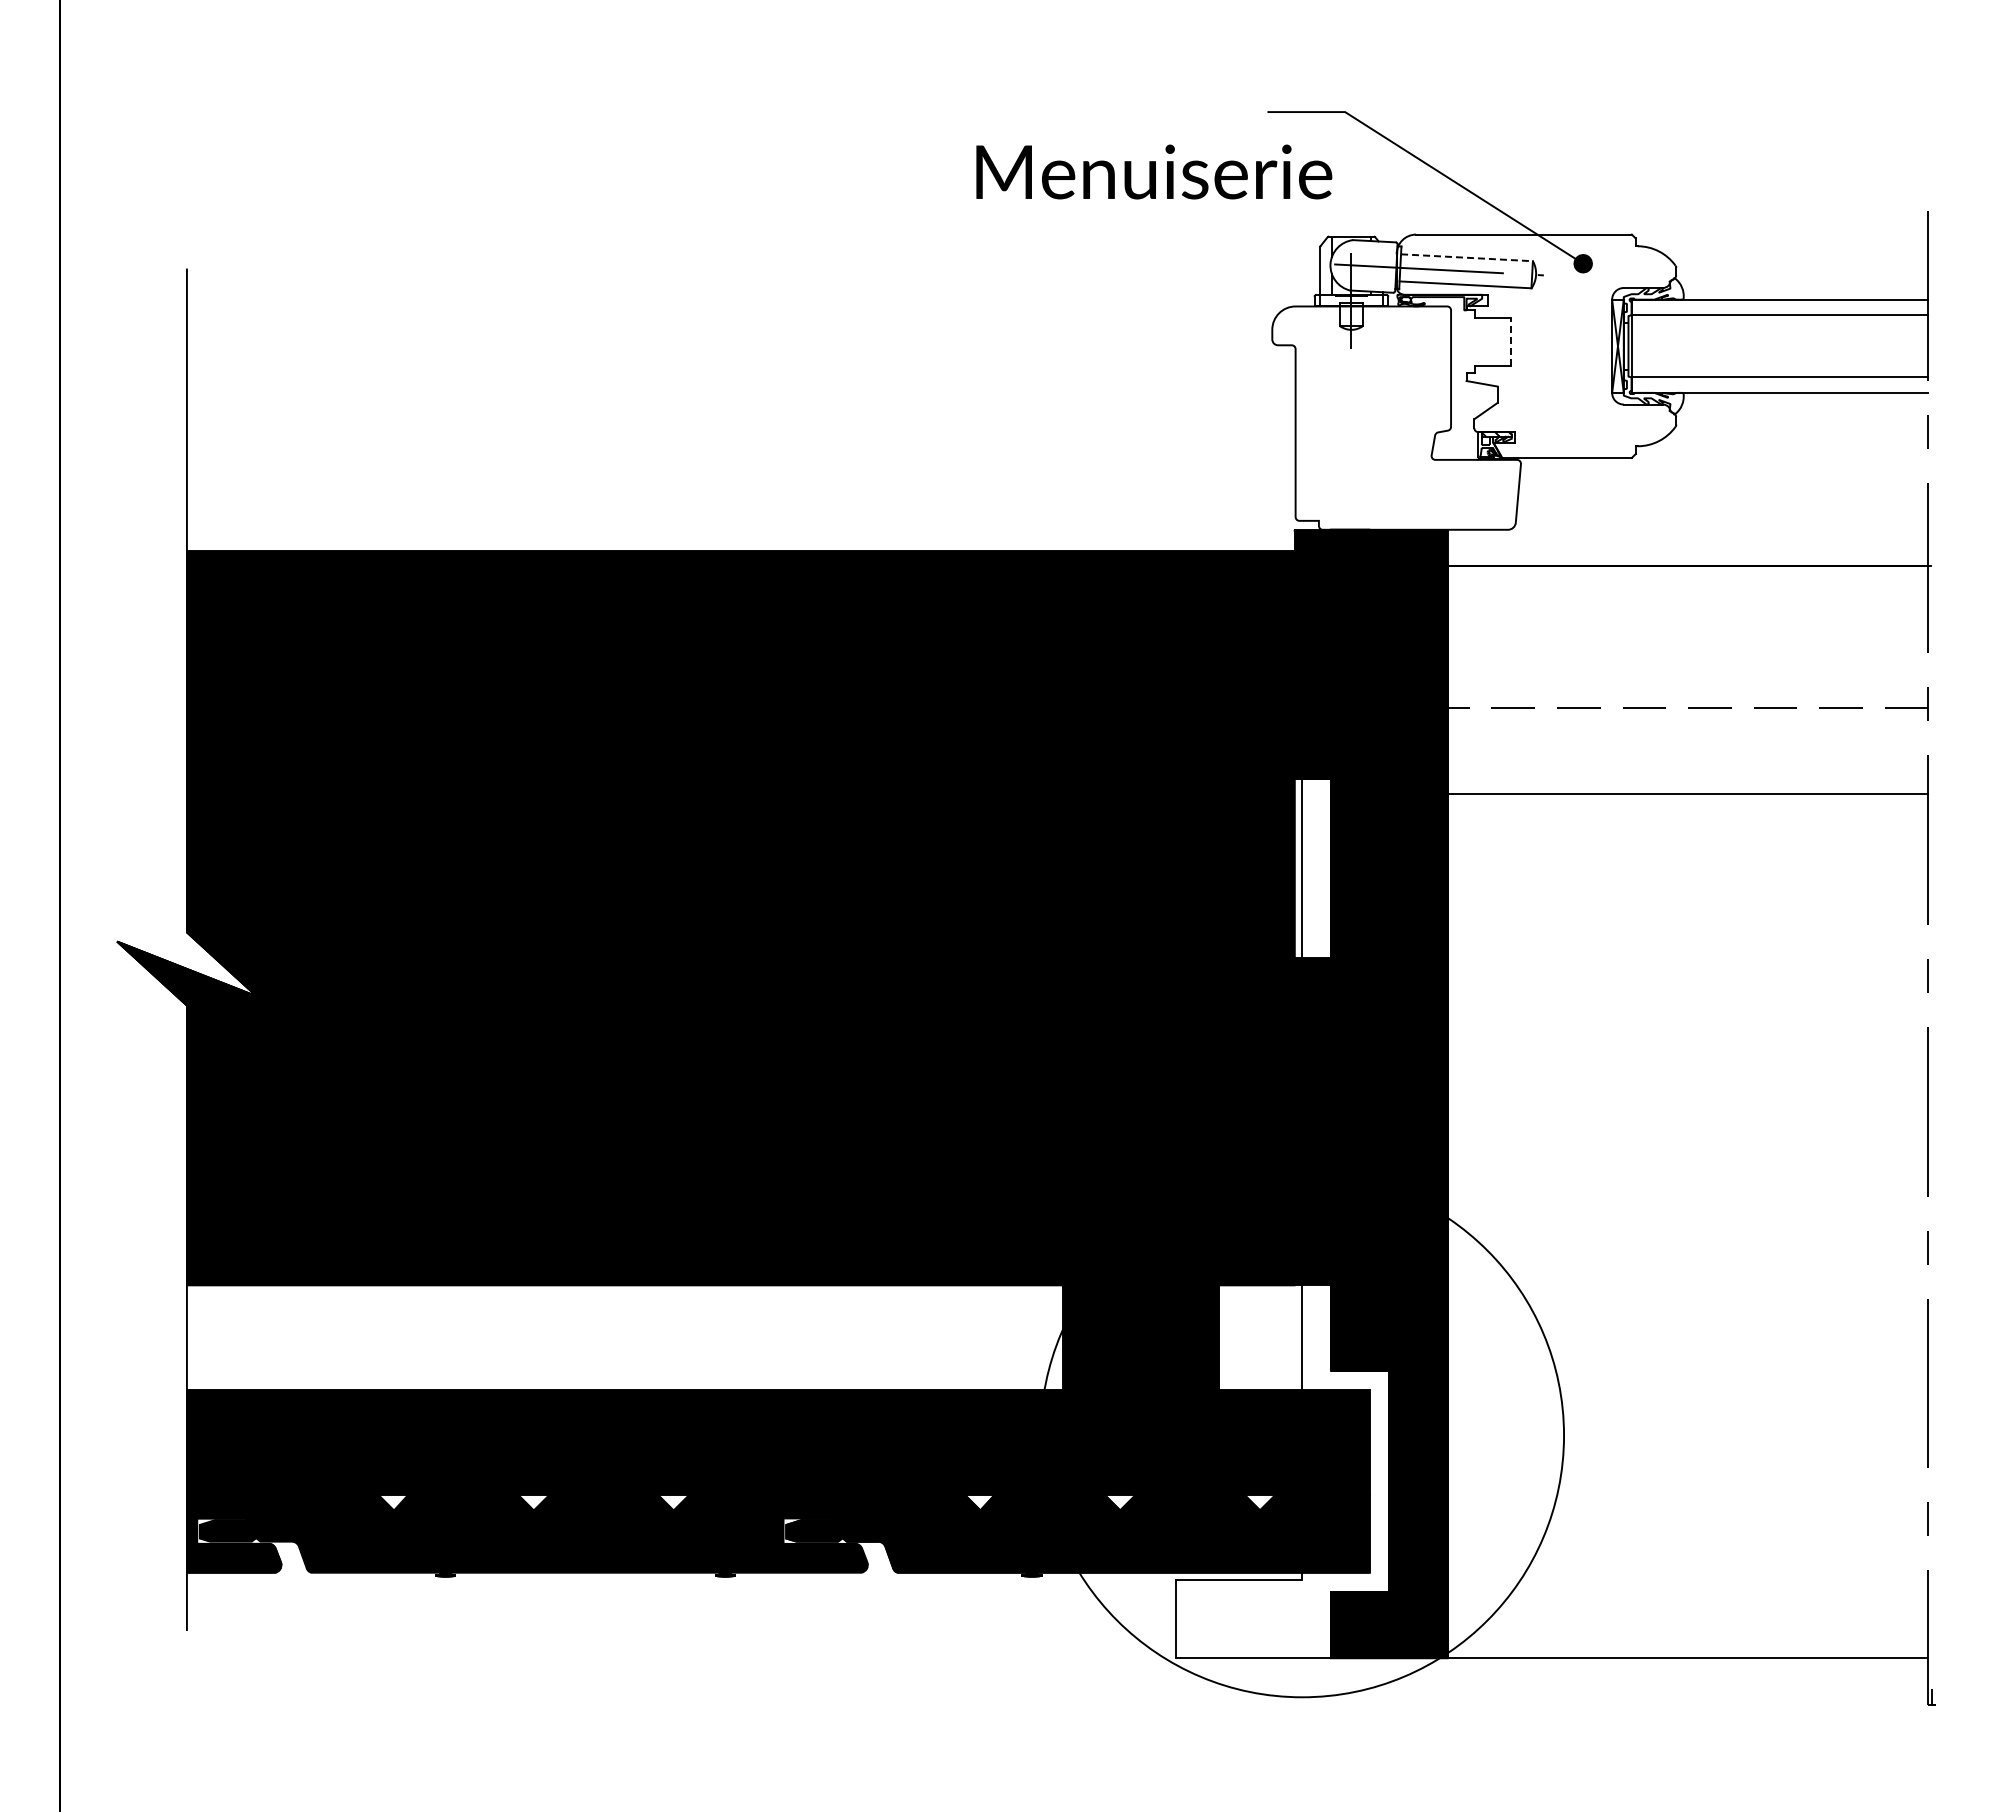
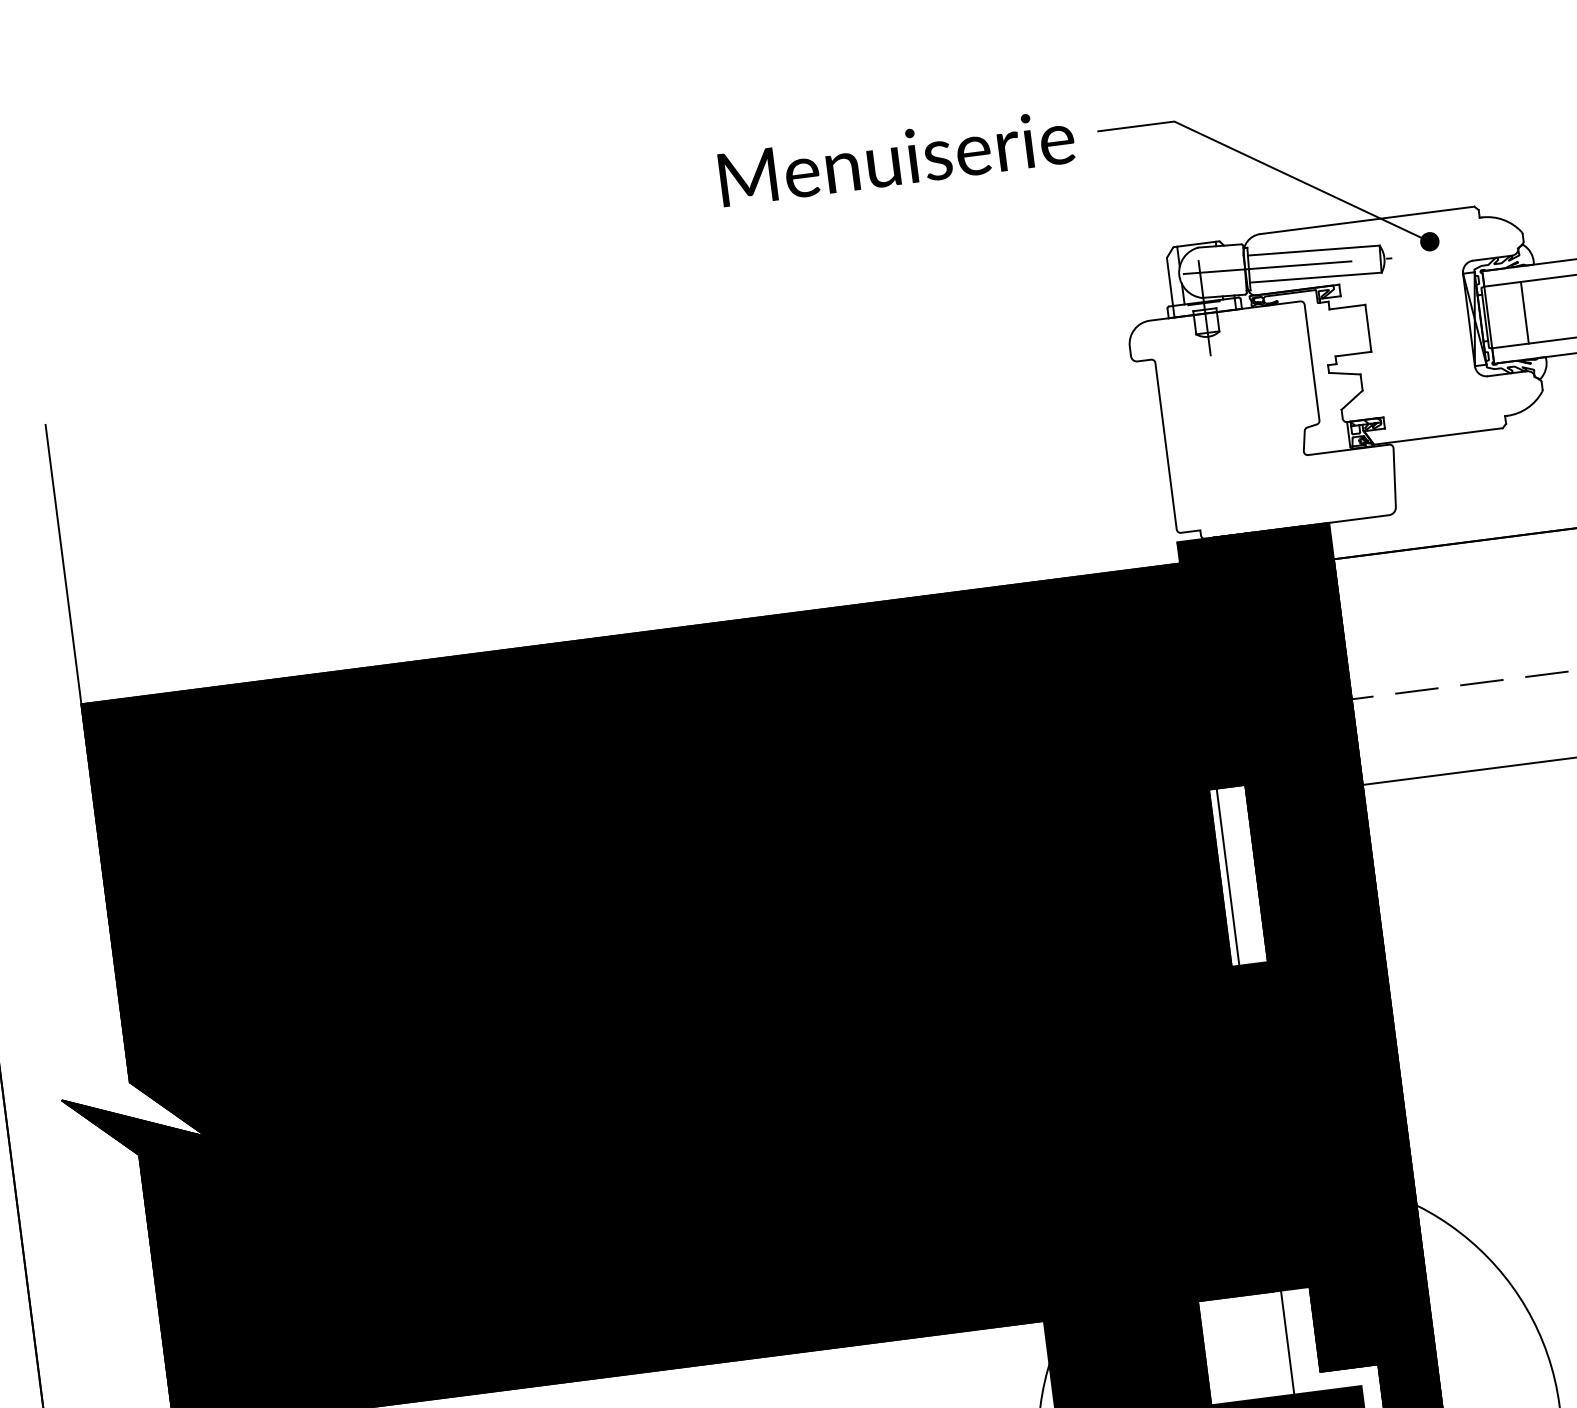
text: (1154, 171) -> (897, 157), moved
line: (1467, 257) -> (1314, 250), dashed -> solid
line: (1511, 341) -> (1368, 327), dashed -> solid
line: (1668, 346) -> (1524, 313), added

